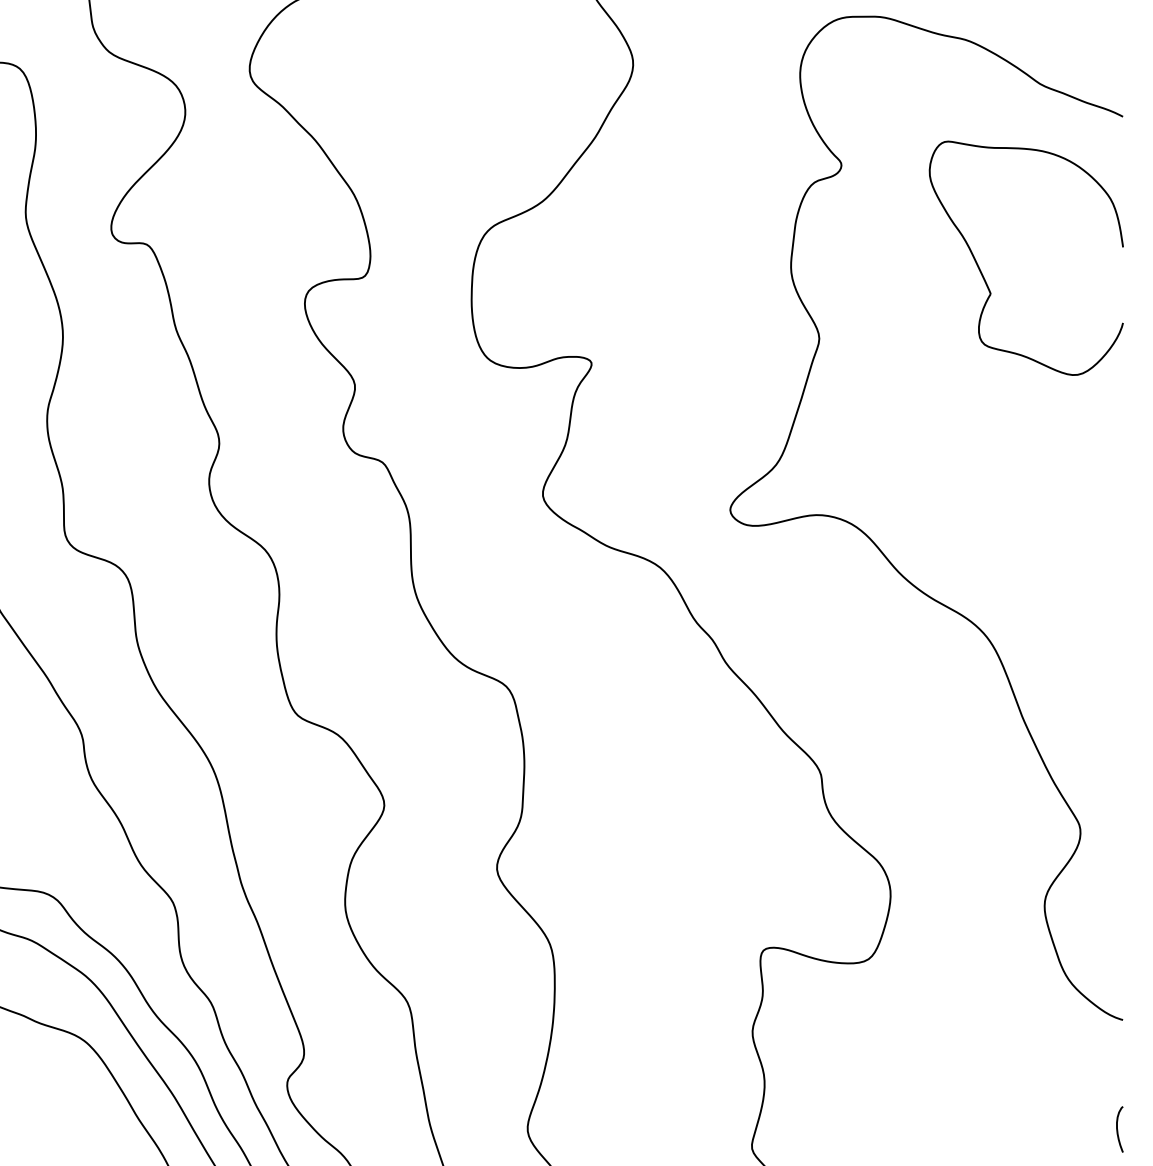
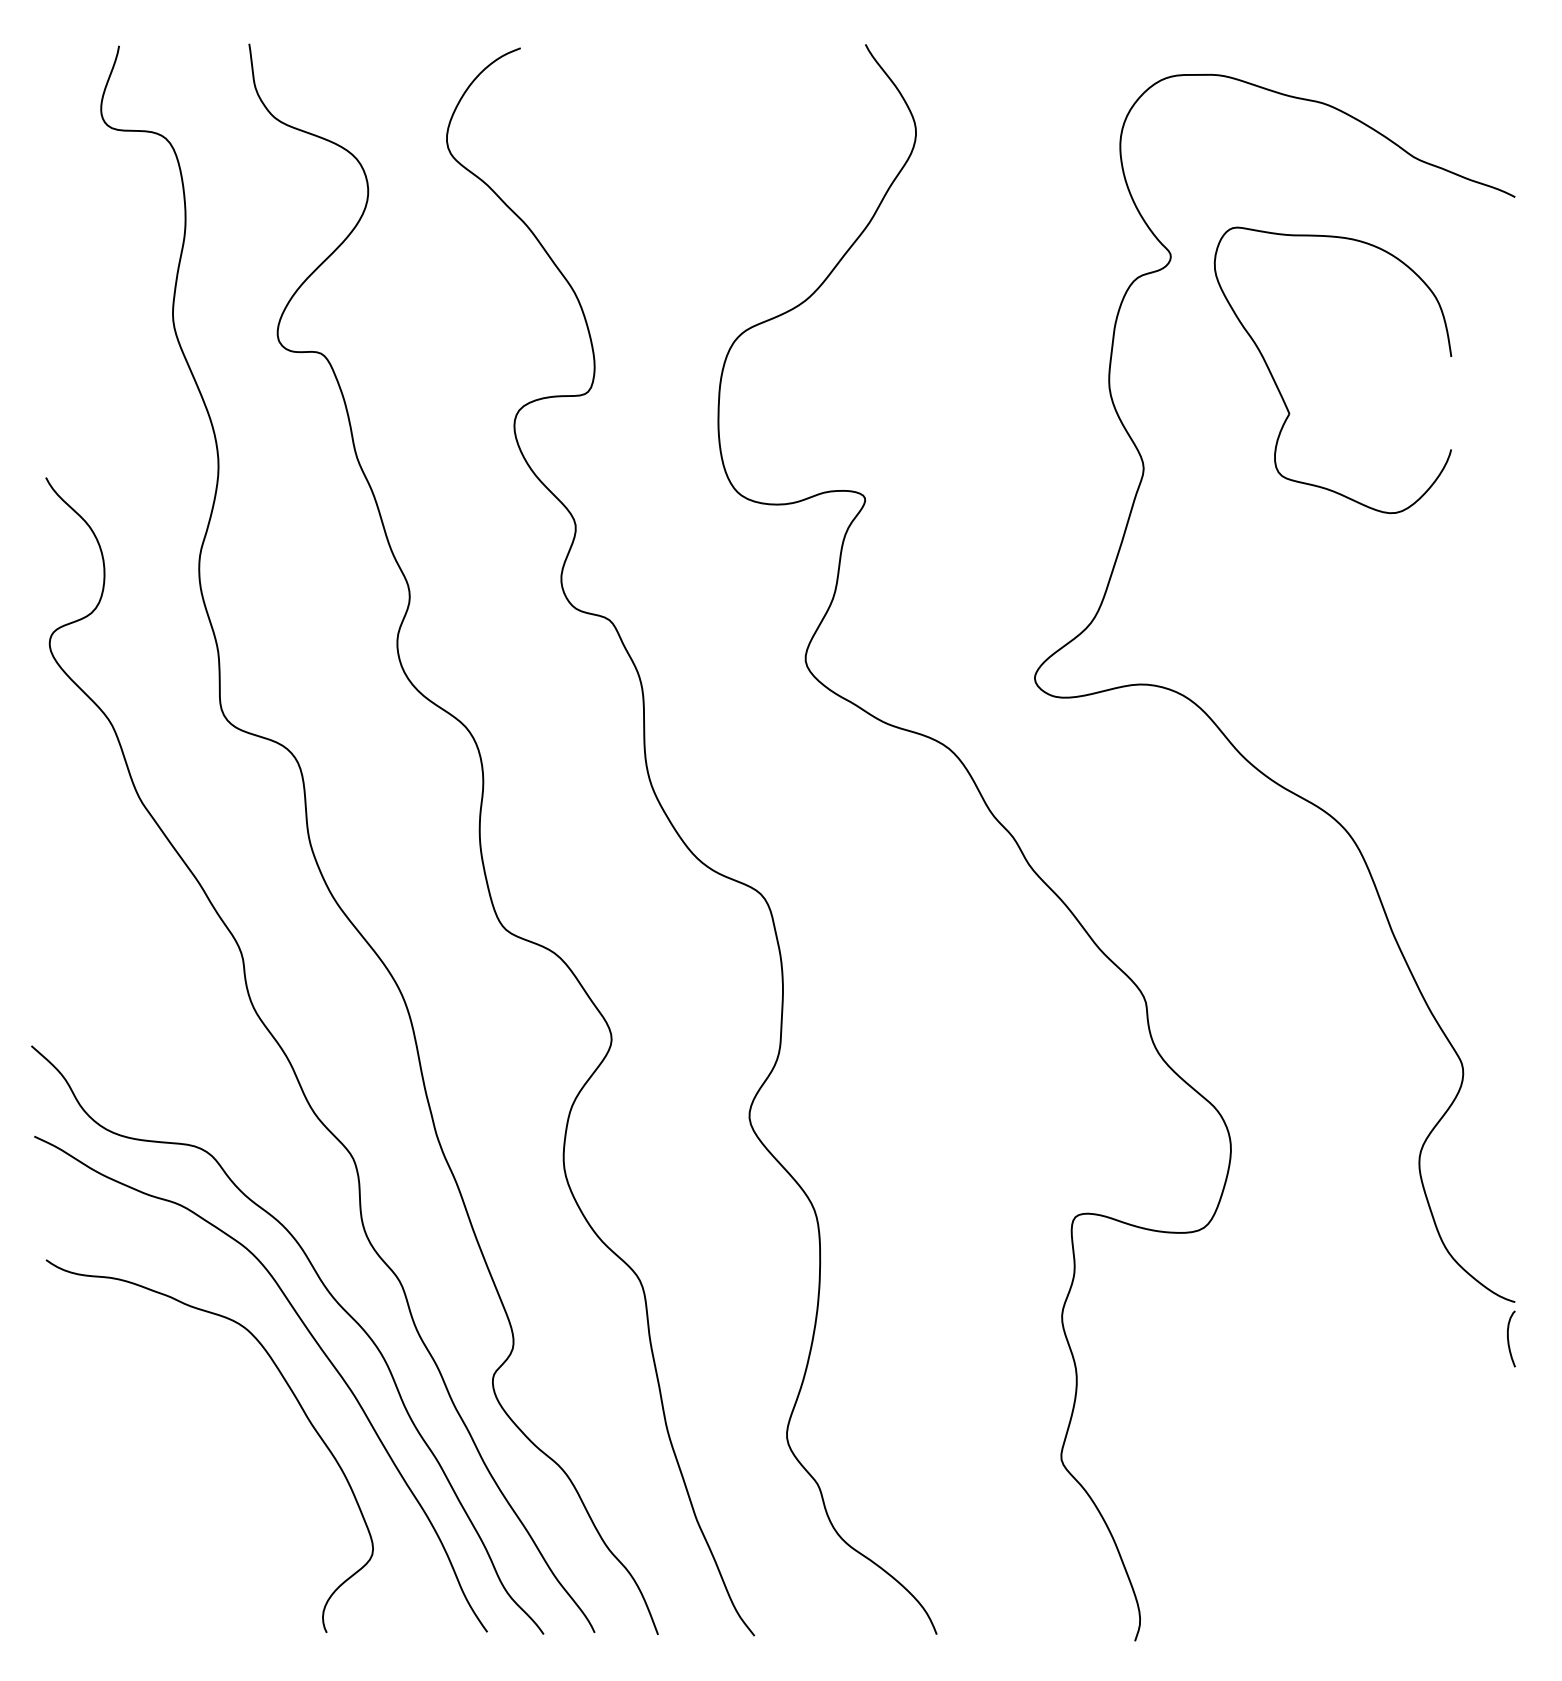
part: (985, 278) -> (1282, 395), moved
curve: (1118, 1130) -> (1509, 1340), moved

